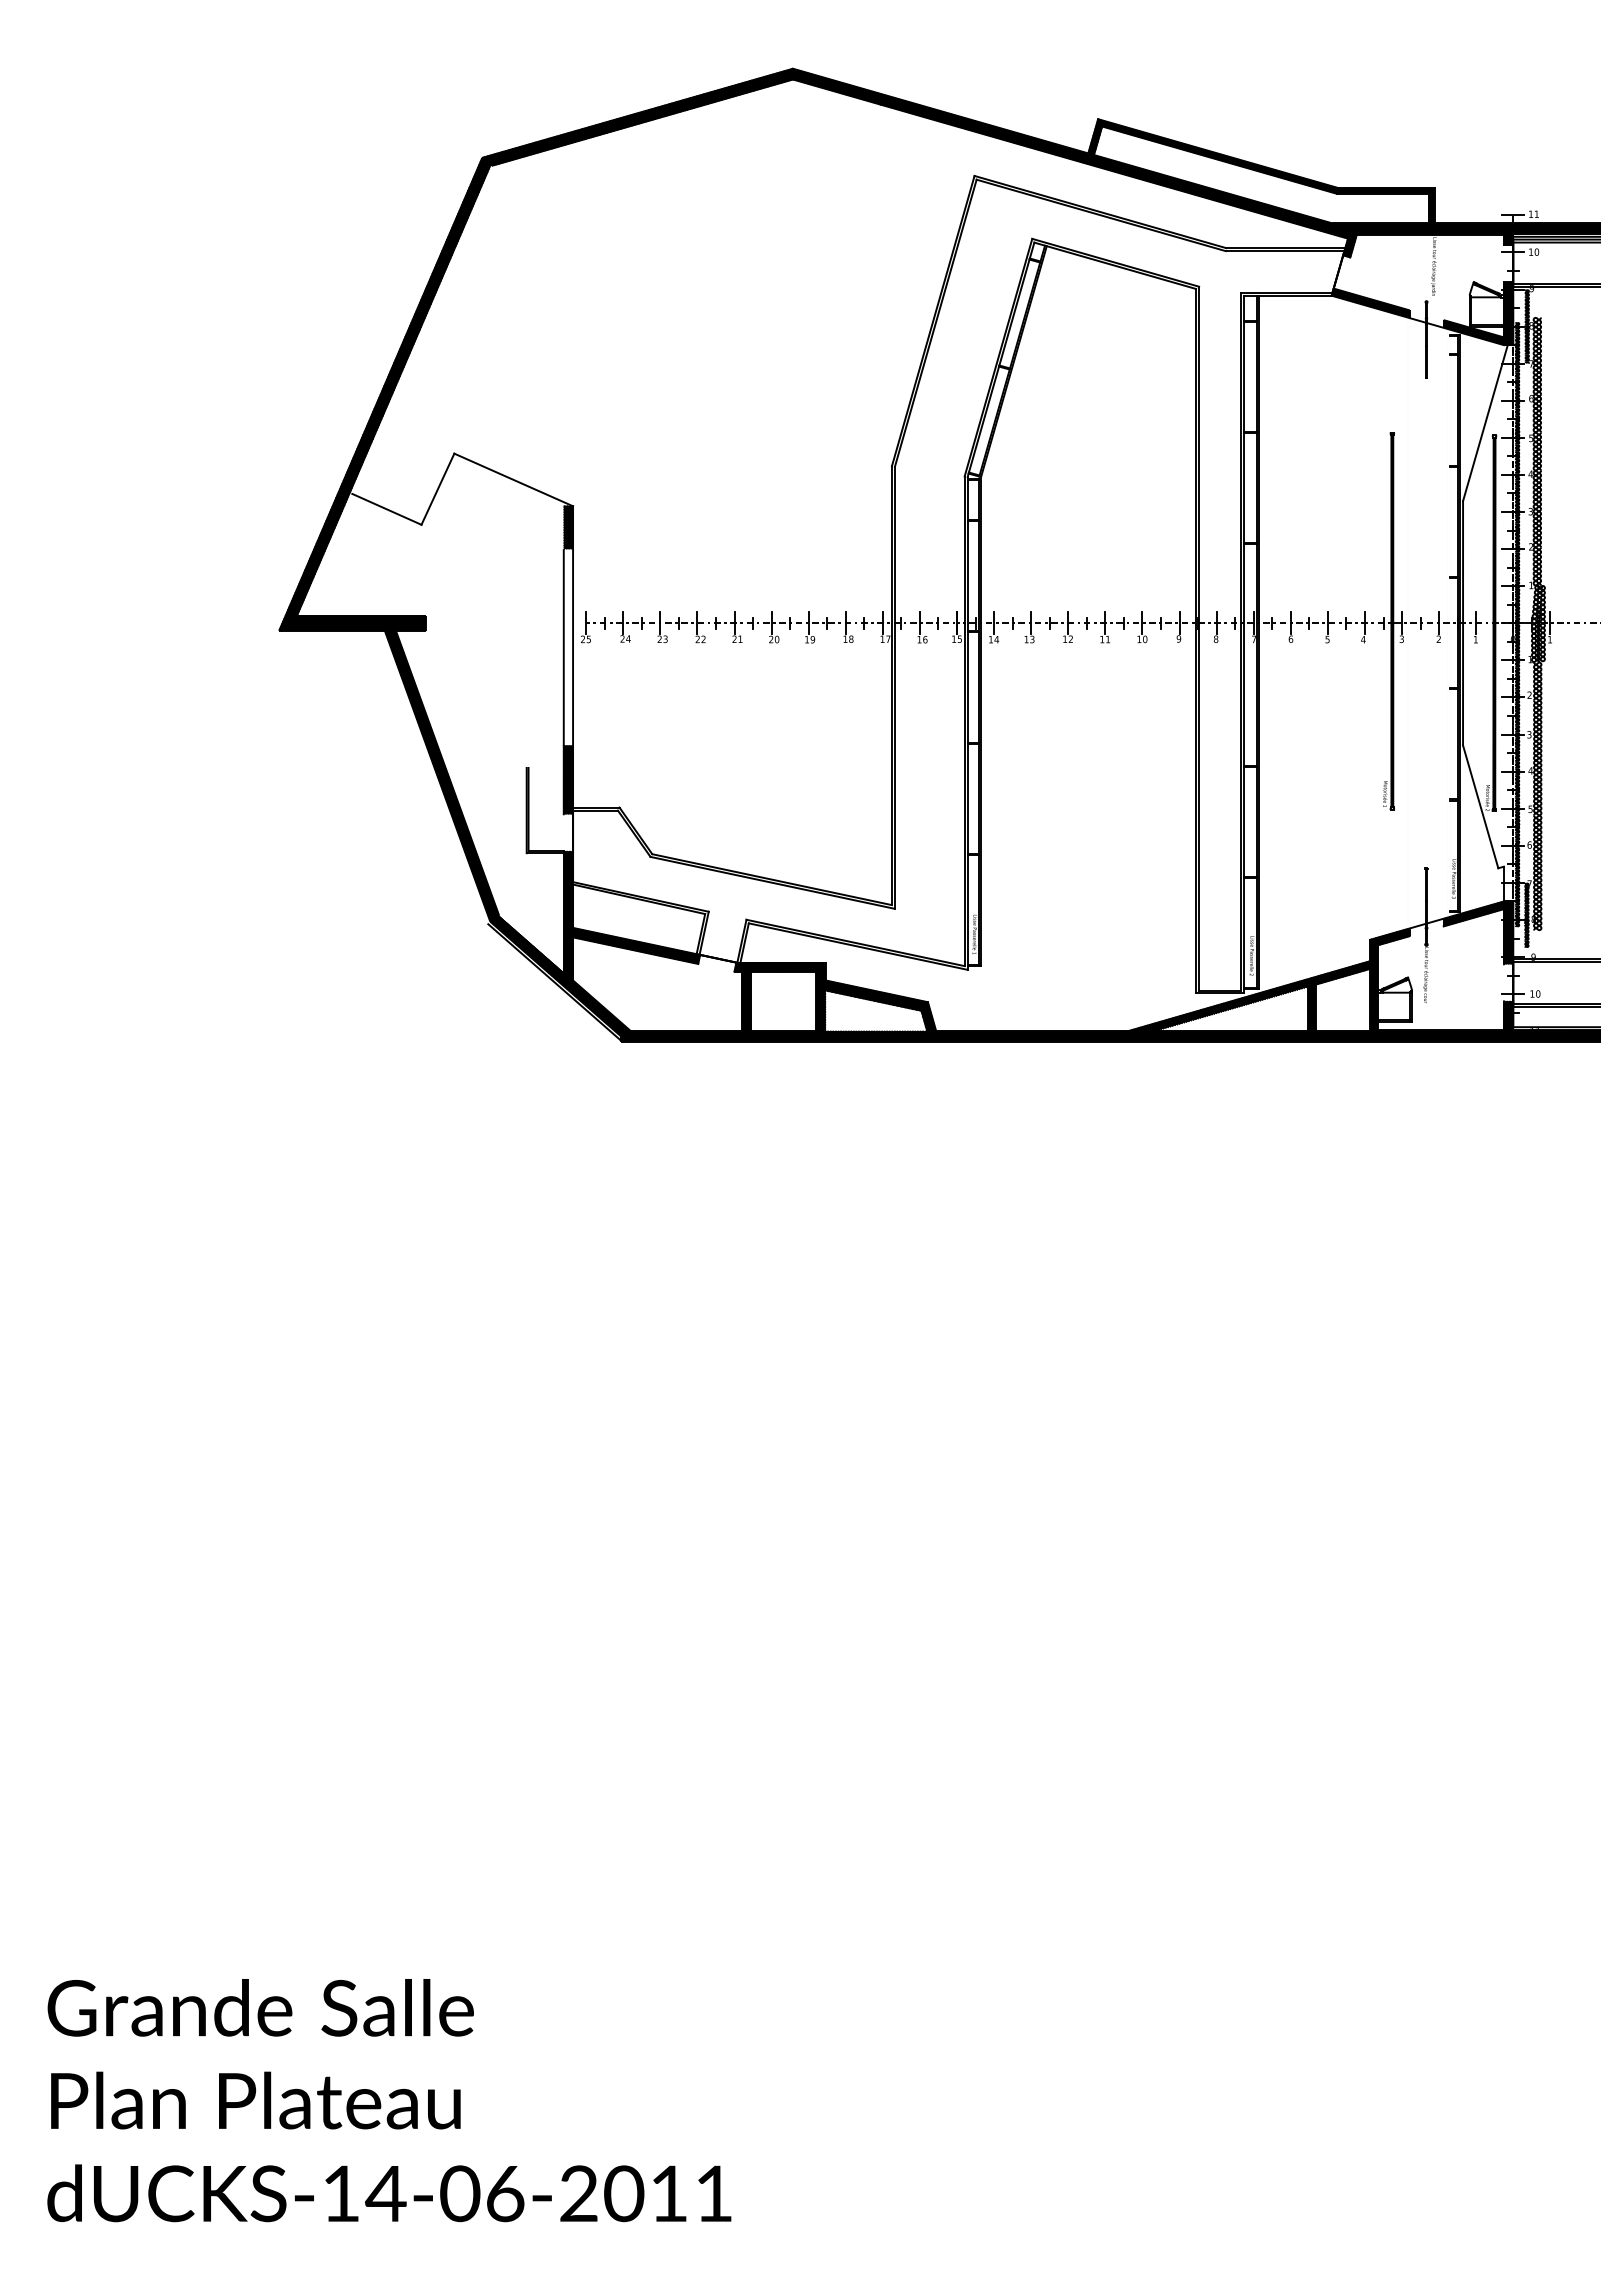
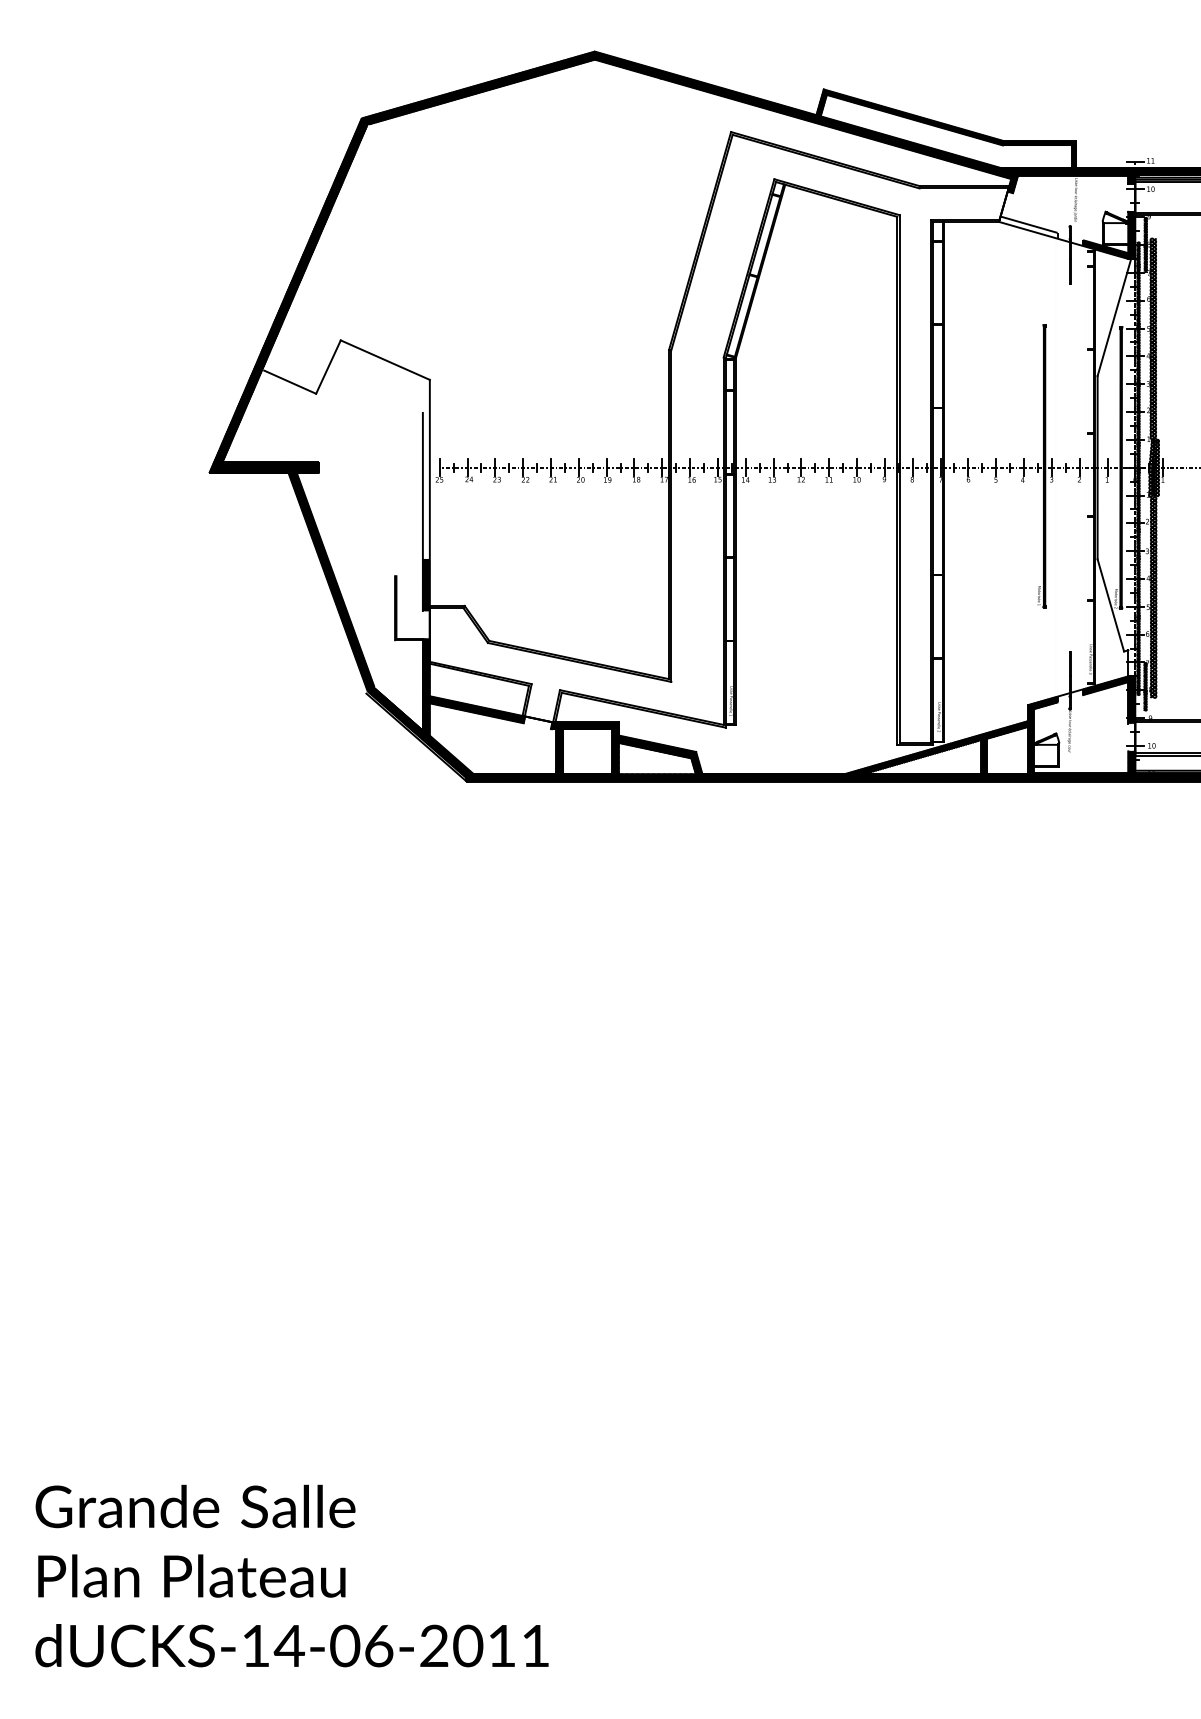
hatch: (1370, 302) -> (1028, 226), removed
hatch: (568, 527) -> (426, 395), removed

